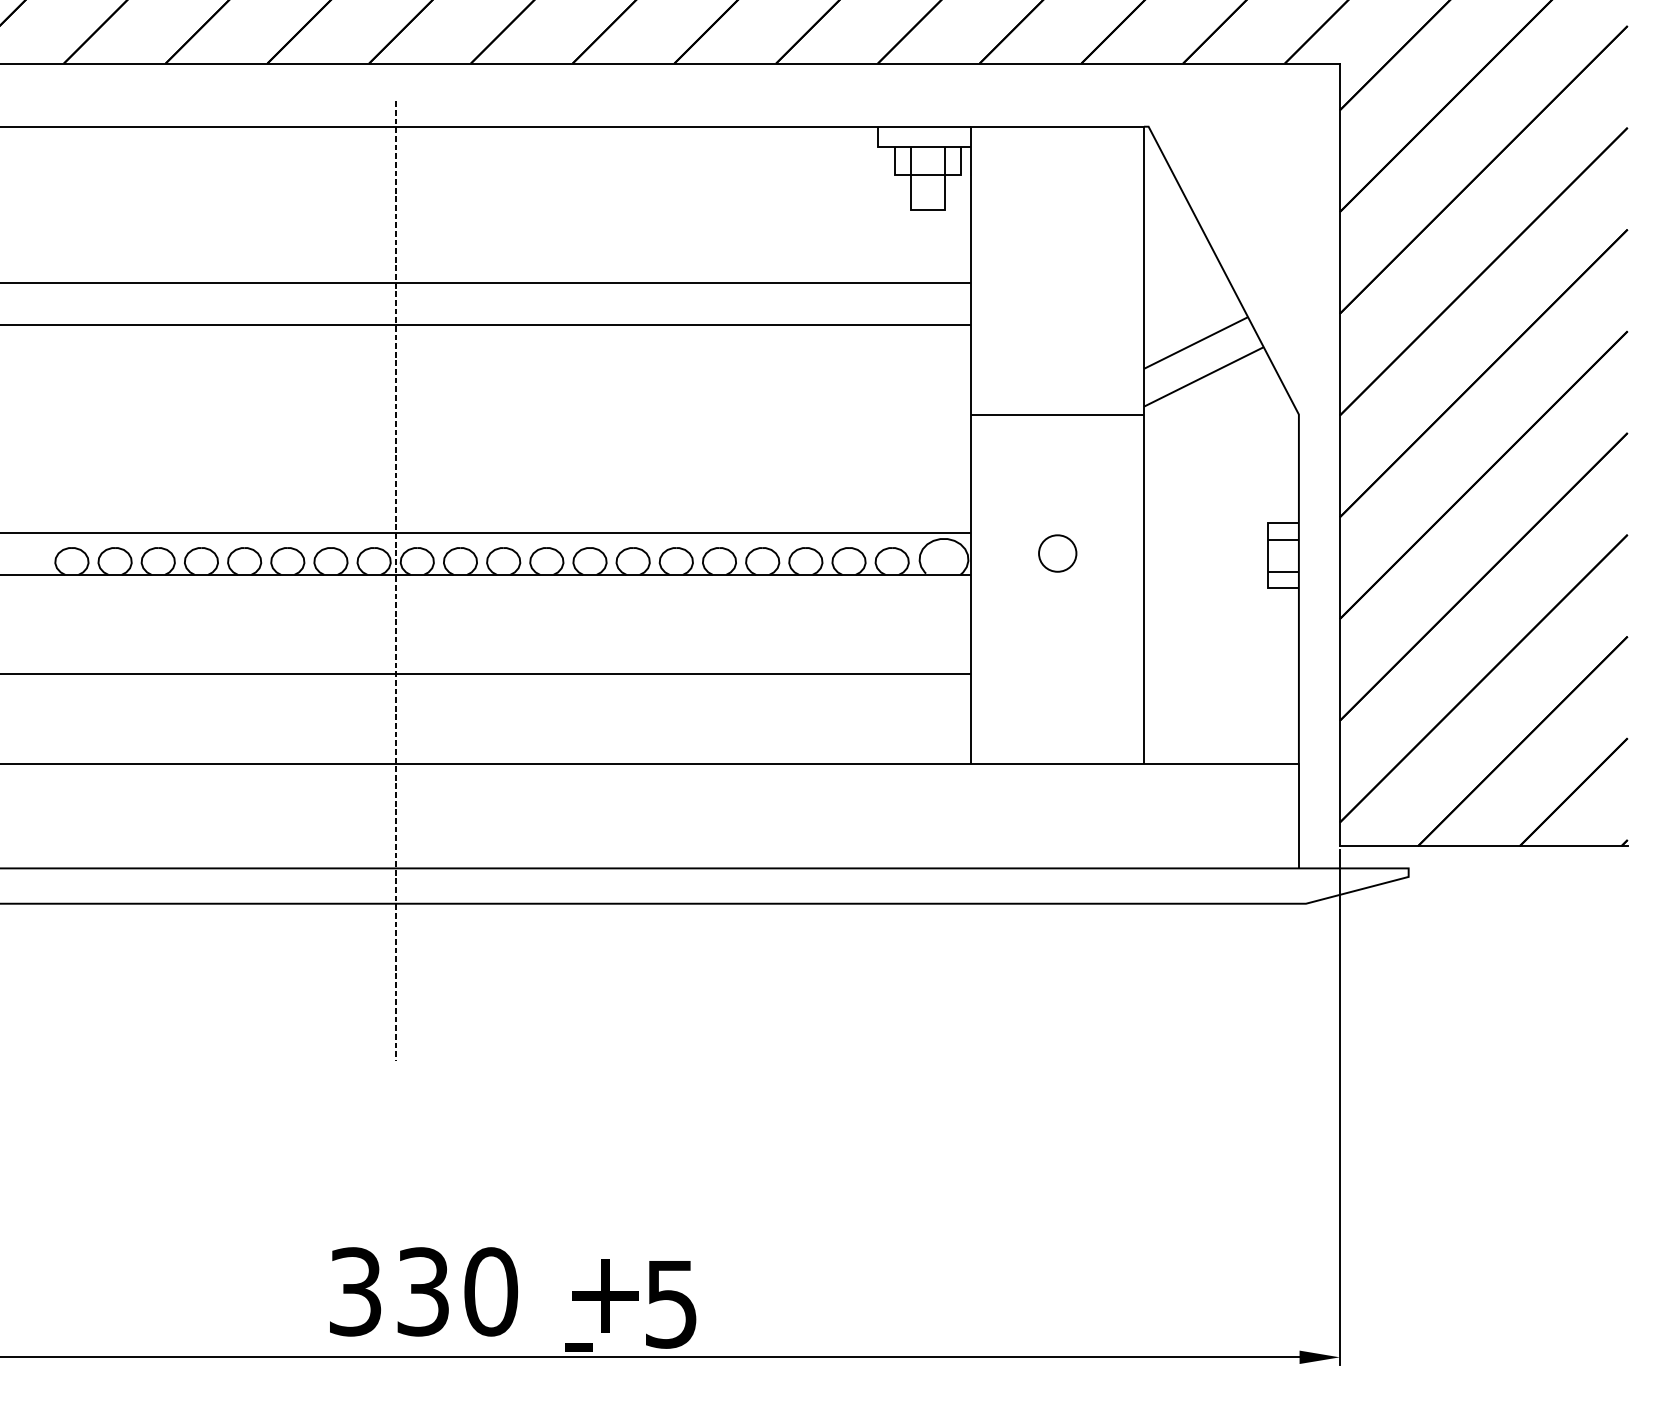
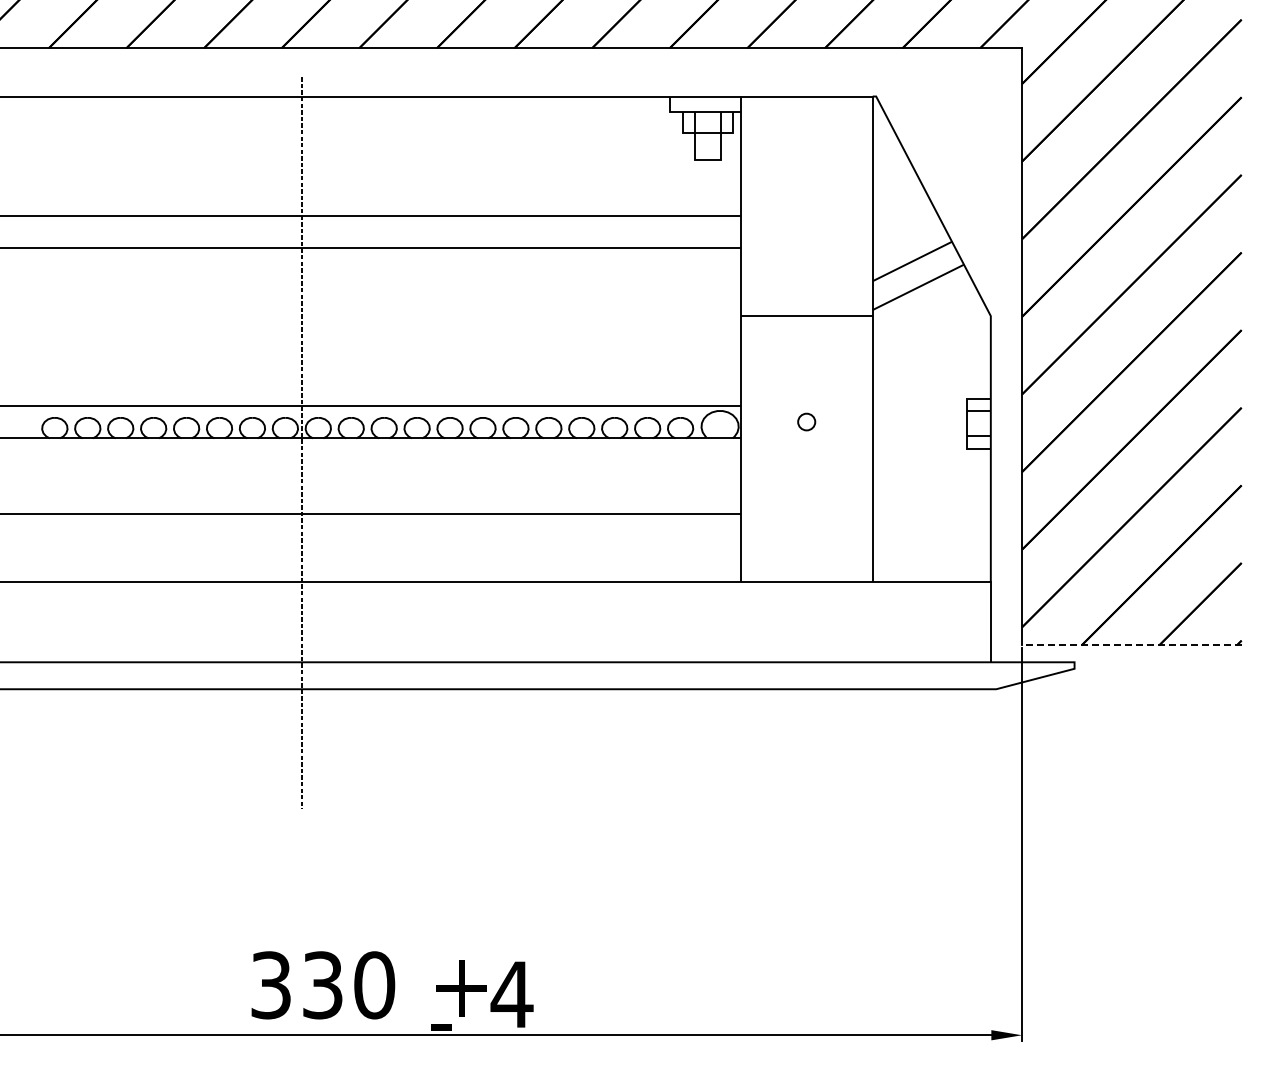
part: (1057, 552) -> (806, 421), size x0.6
line: (1483, 846) -> (1131, 645), solid -> dashed
text: (670, 1303) -> (511, 994), 5 -> 4

